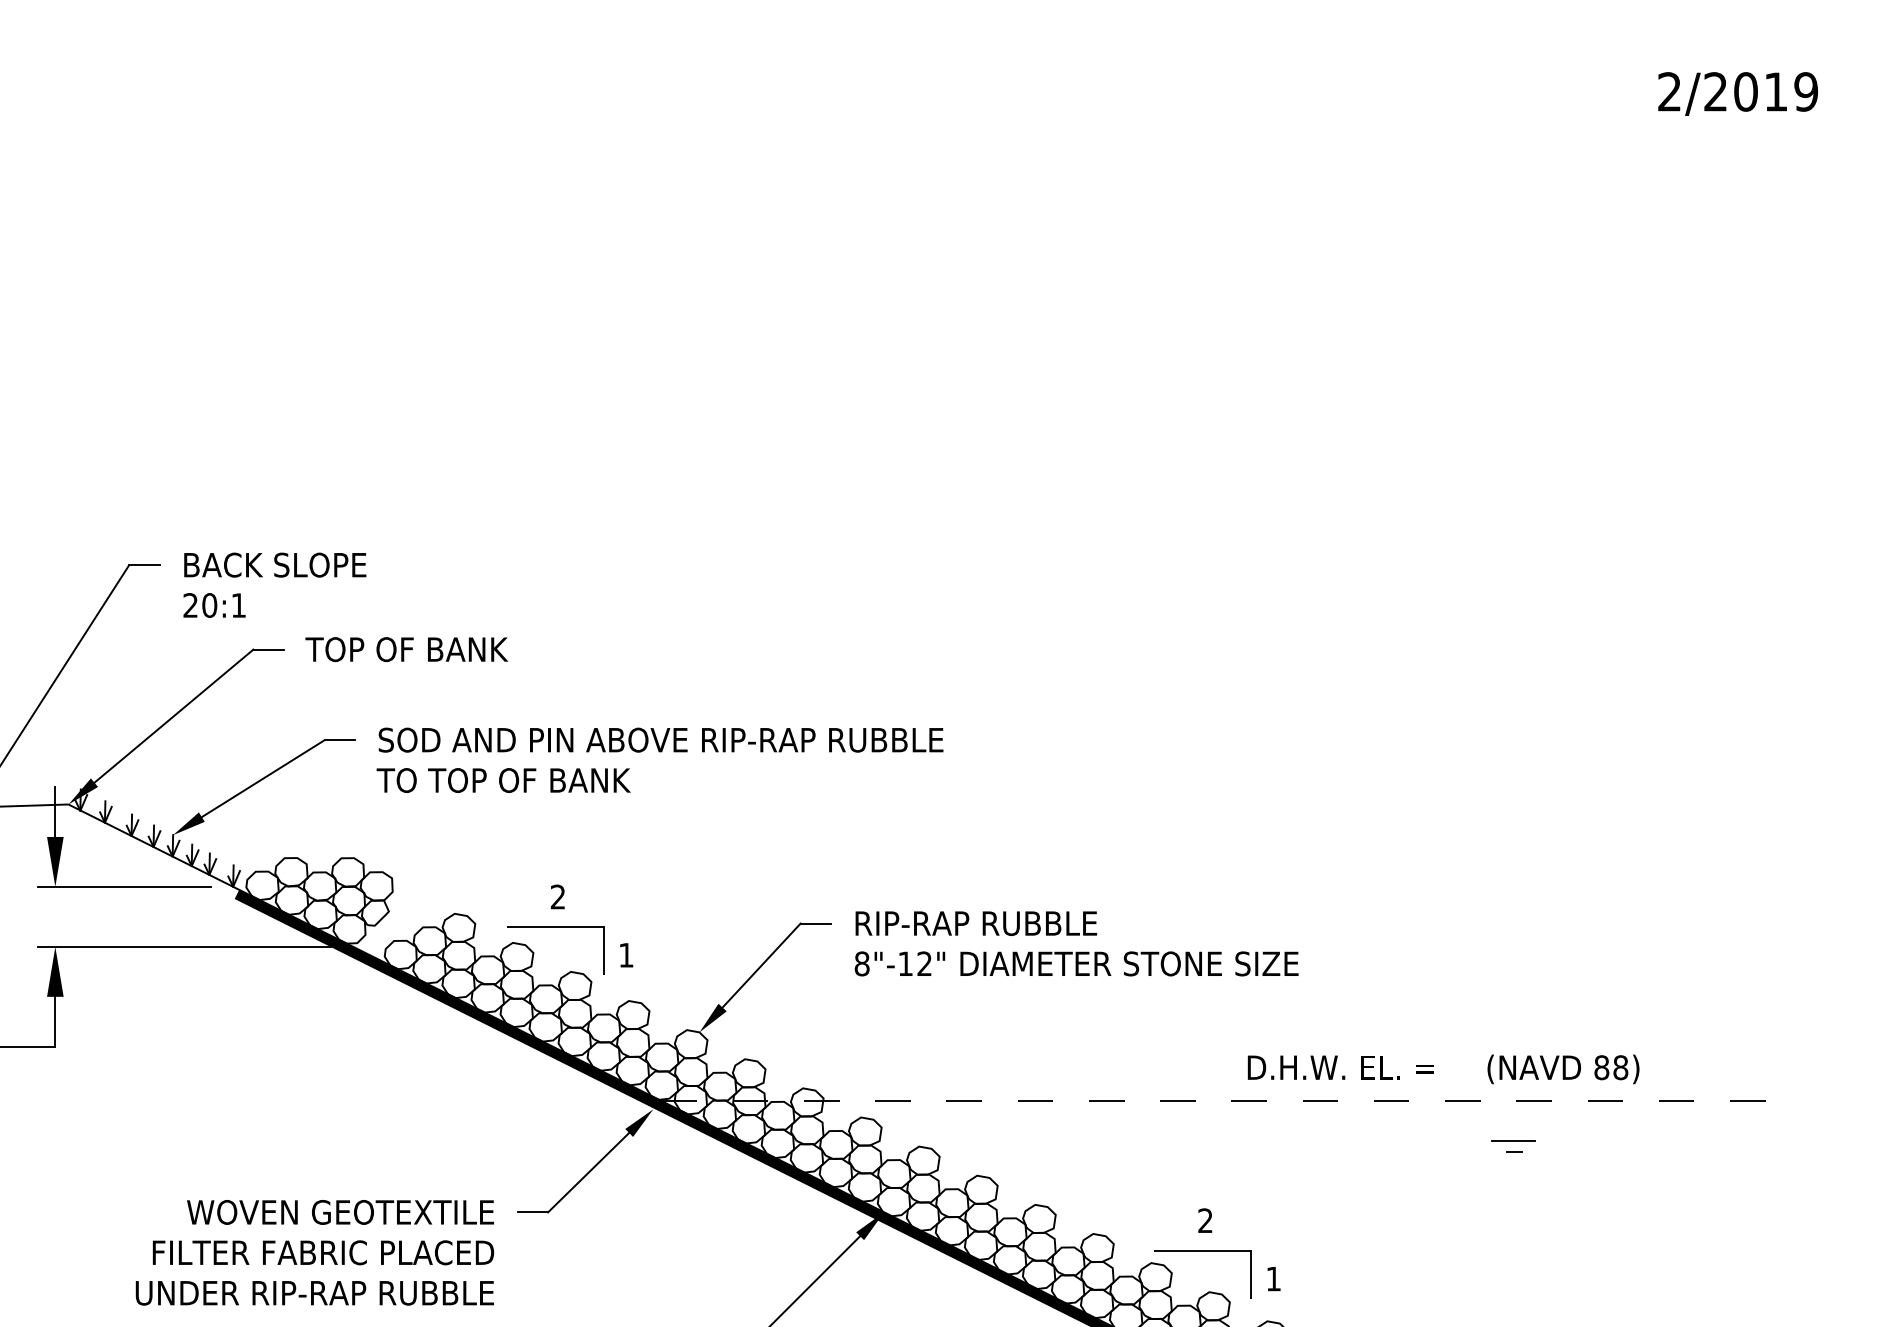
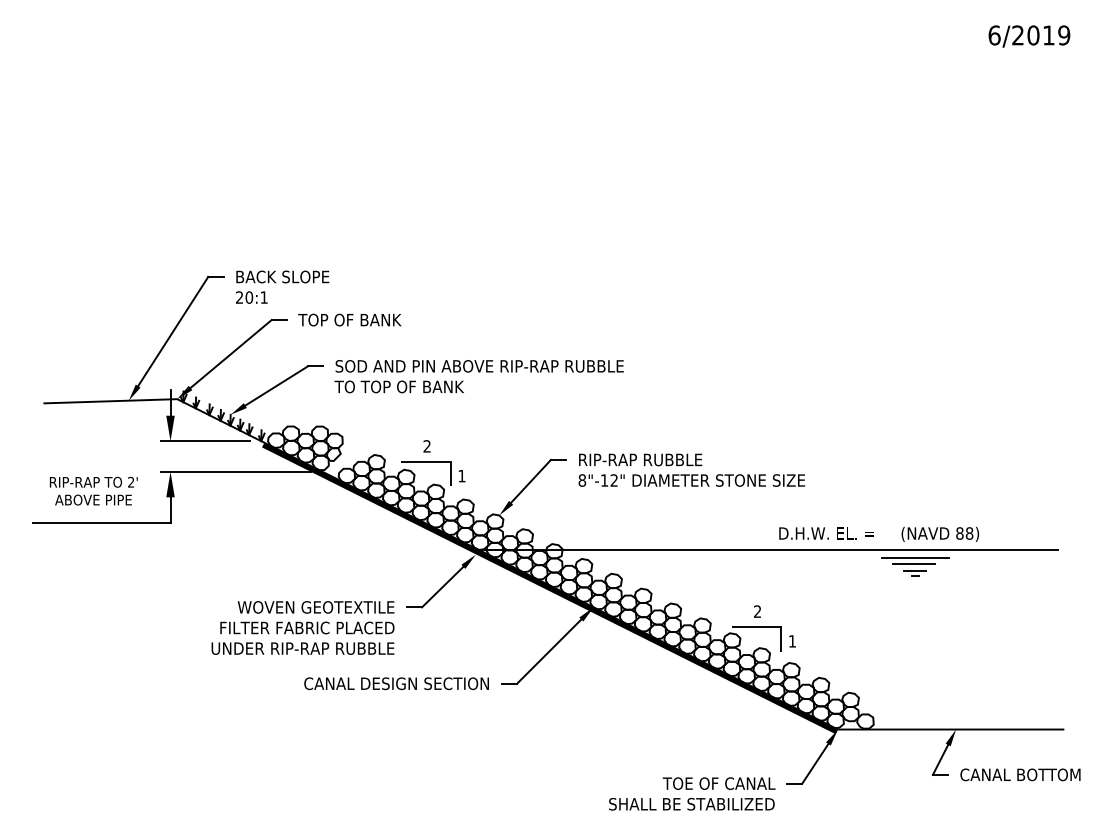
text: (1669, 92) -> (994, 35), 2/2019 -> 6/2019
line: (1228, 1100) -> (769, 550), dashed -> solid
line: (1514, 1114) -> (915, 557), added
line: (1512, 1128) -> (914, 564), added

